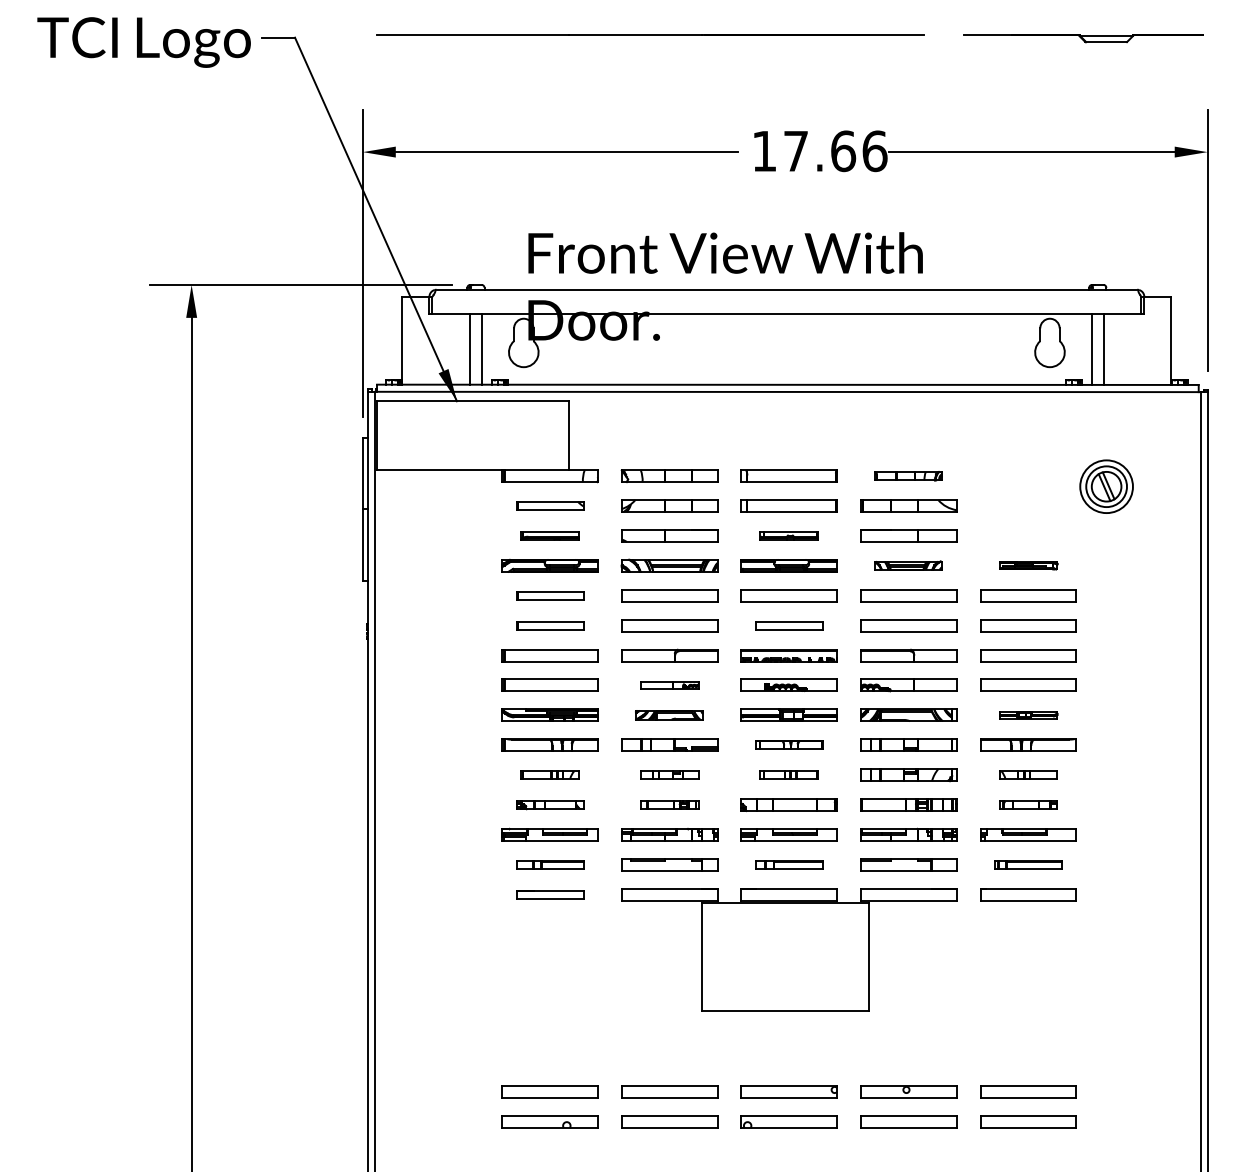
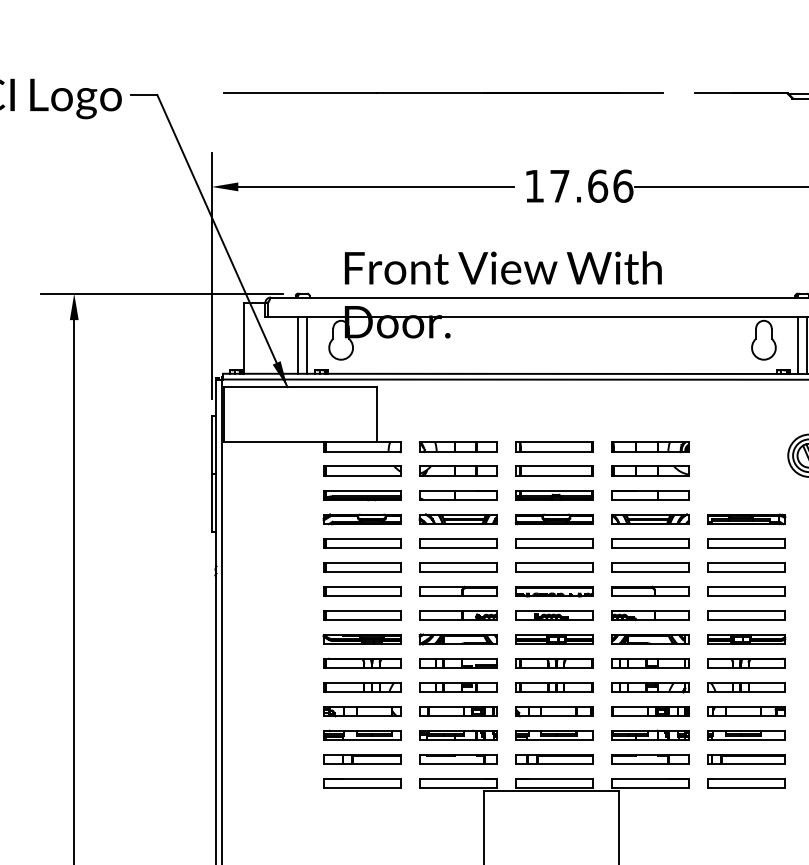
part: (908, 476) -> (650, 447), size x1.43
part: (549, 505) -> (361, 470), size x1.43
part: (549, 535) -> (361, 494), size x1.67
part: (788, 535) -> (553, 494), size x1.67
part: (908, 565) -> (650, 519), size x1.43
part: (1028, 565) -> (746, 519), size x1.67
part: (549, 595) -> (361, 543), size x1.43
part: (549, 625) -> (361, 567), size x1.43
part: (788, 625) -> (553, 567), size x1.43
part: (669, 684) -> (458, 614), size x1.67
part: (1028, 714) -> (746, 638), size x1.67
part: (669, 715) -> (458, 639), size x1.43
part: (788, 744) -> (553, 662), size x1.43
part: (549, 774) -> (361, 687), size x1.67
part: (669, 774) -> (458, 687), size x1.67
part: (788, 774) -> (553, 687), size x1.67
part: (1028, 774) -> (746, 687), size x1.67
part: (549, 804) -> (361, 711), size x1.43
part: (669, 804) -> (458, 711), size x1.67
part: (1028, 804) -> (746, 711), size x1.67
part: (549, 864) -> (361, 759), size x1.43
part: (788, 864) -> (553, 759), size x1.43
part: (1028, 864) -> (746, 759), size x1.43
part: (549, 894) -> (361, 783), size x1.43

